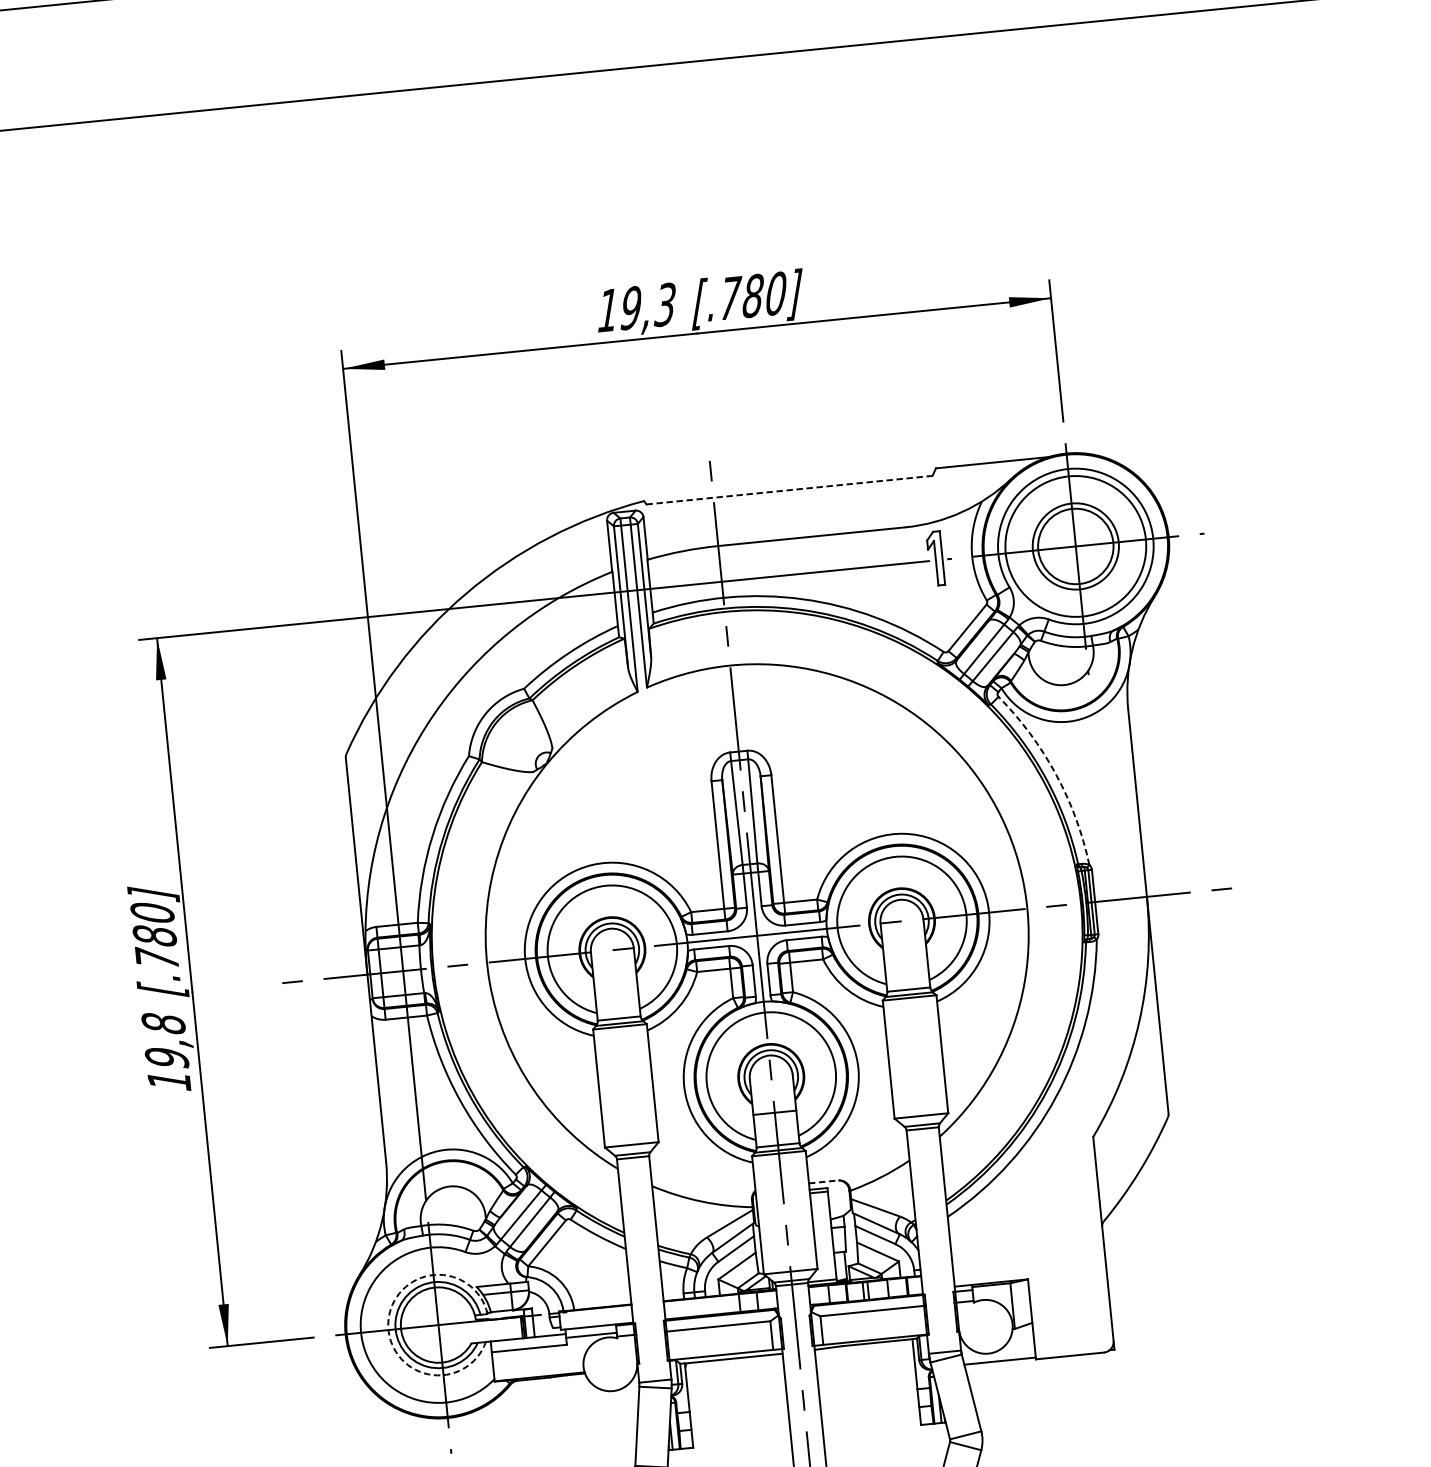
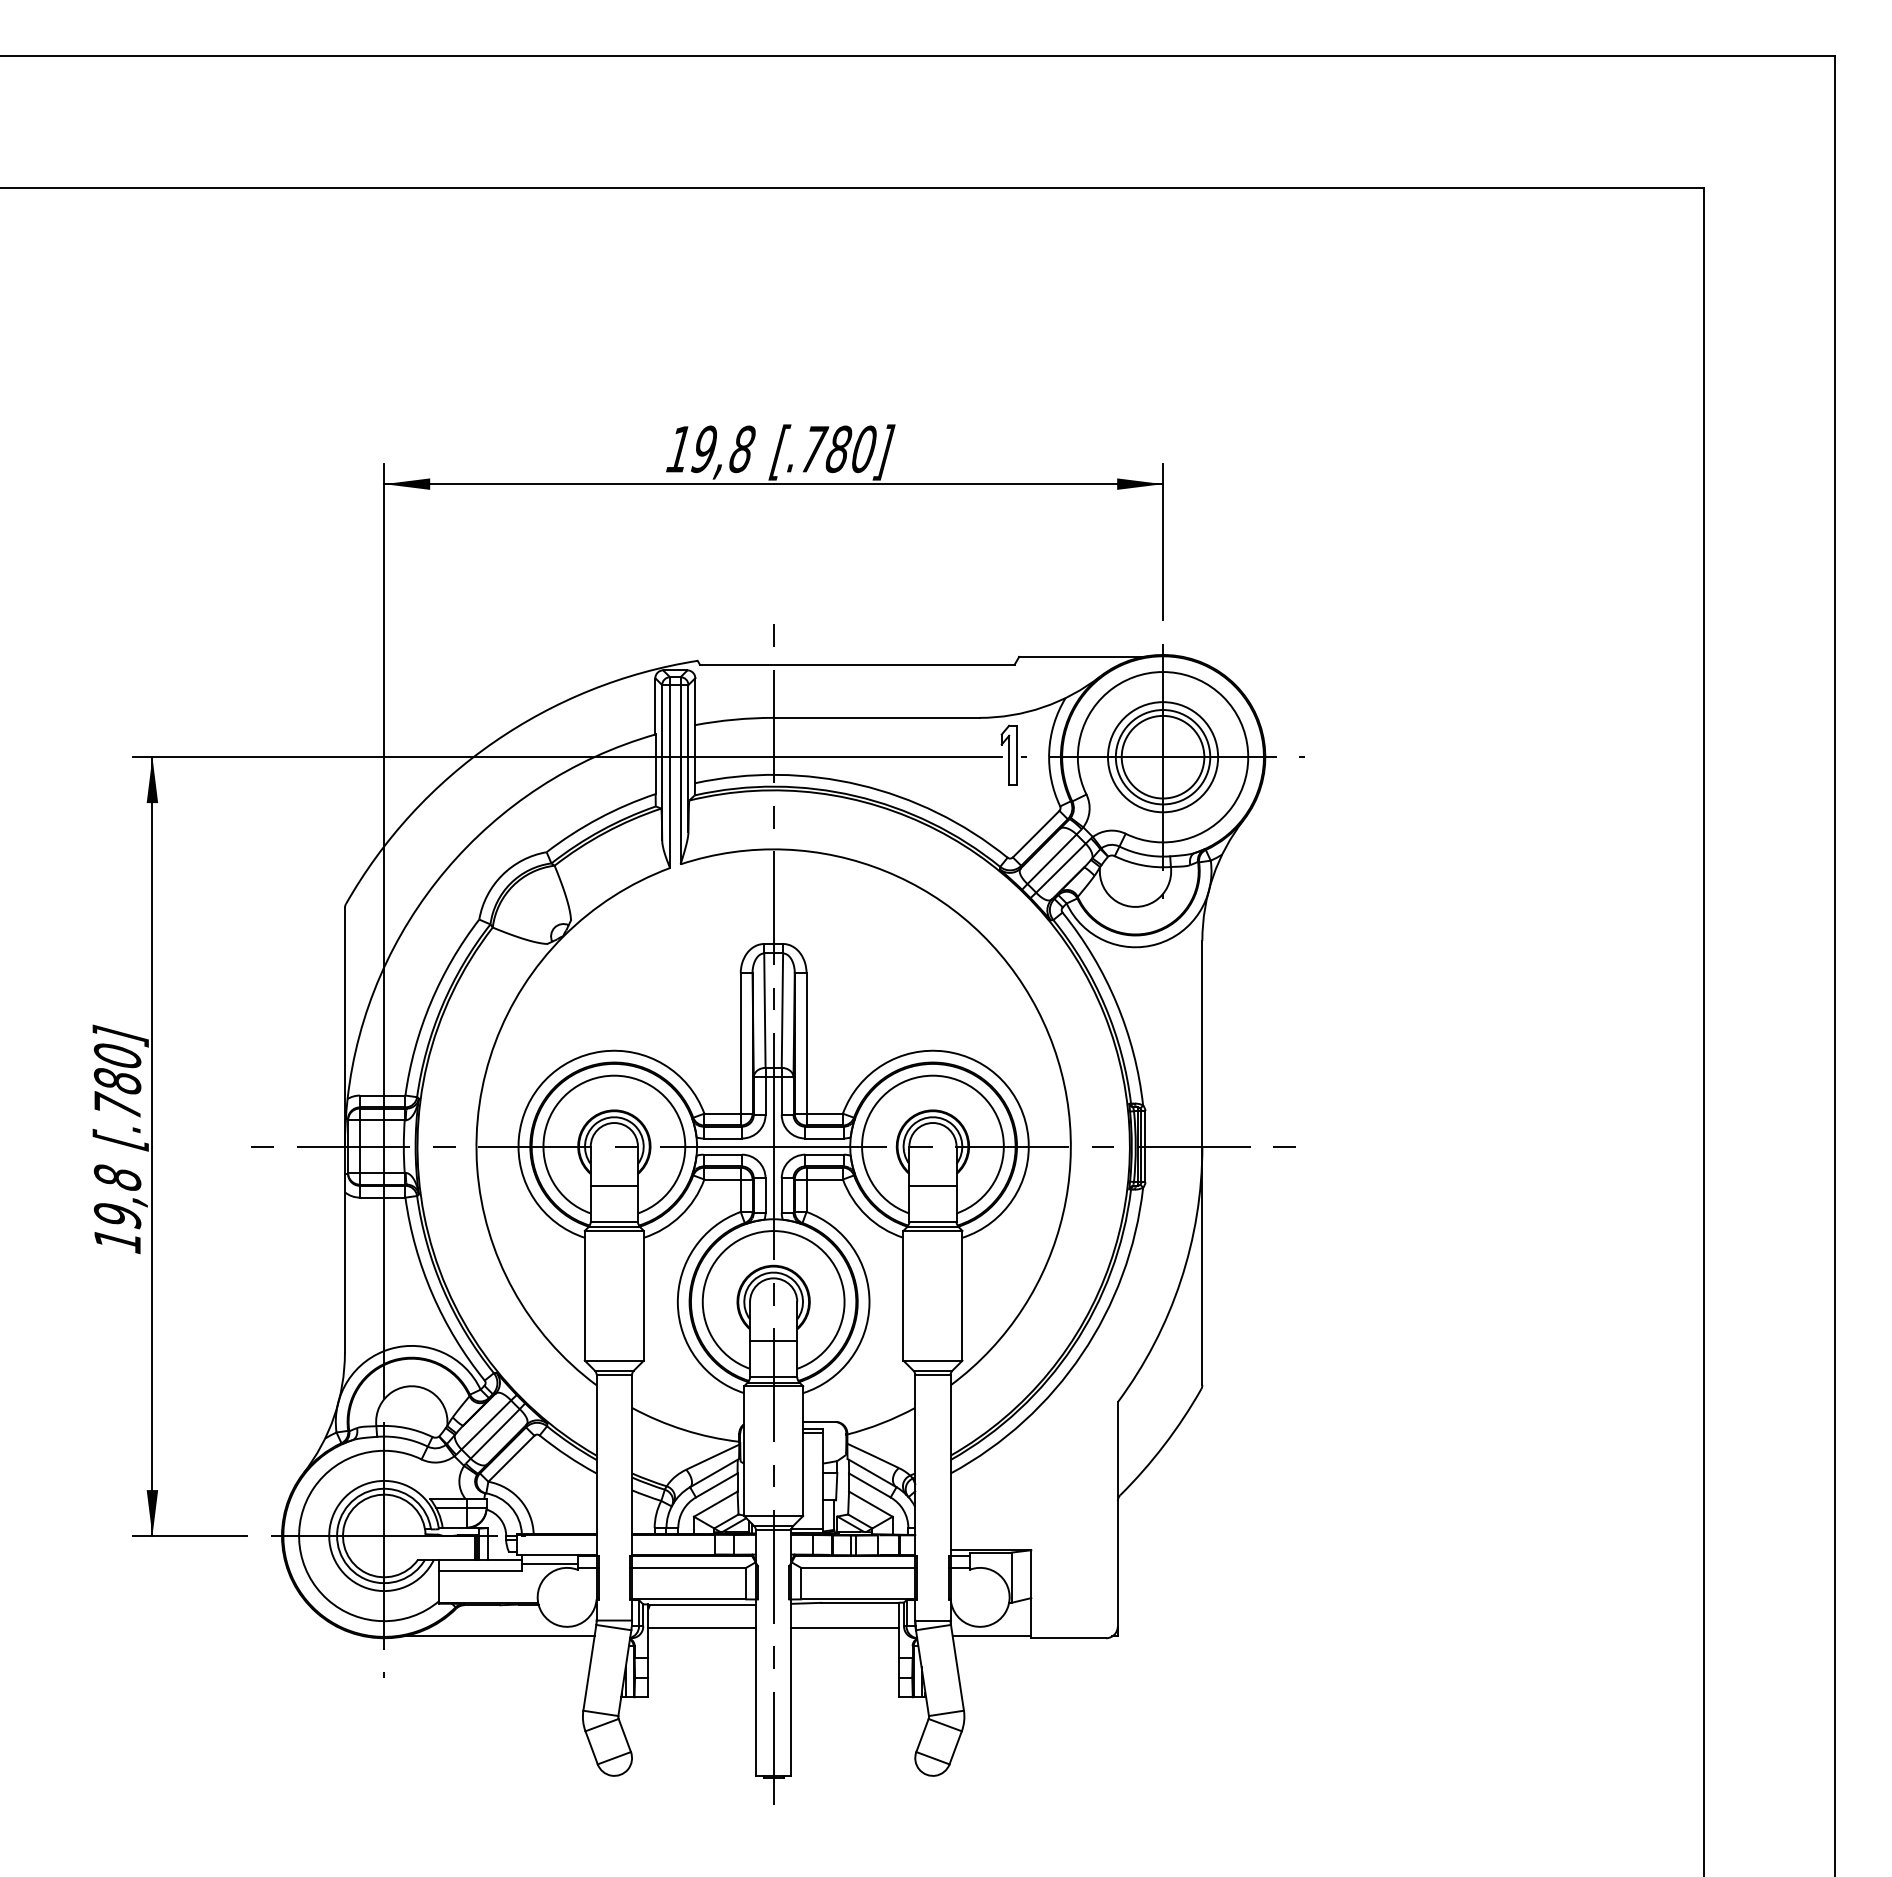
text: (664, 304) -> (741, 449), 19,3 -> 19,8
line: (789, 489) -> (857, 664), dashed -> solid
circle: (1075, 546) -> (1162, 757), size x0.71
arc: (1055, 774) -> (1116, 1003), dashed -> solid
line: (905, 956) -> (932, 1185), added
line: (615, 985) -> (613, 1185), added
line: (823, 1181) -> (819, 1421), dashed -> solid
arc: (387, 1322) -> (329, 1527), dashed -> solid
line: (865, 1367) -> (844, 1628), added
line: (735, 1380) -> (701, 1628), added
line: (551, 1406) -> (498, 1636), added

